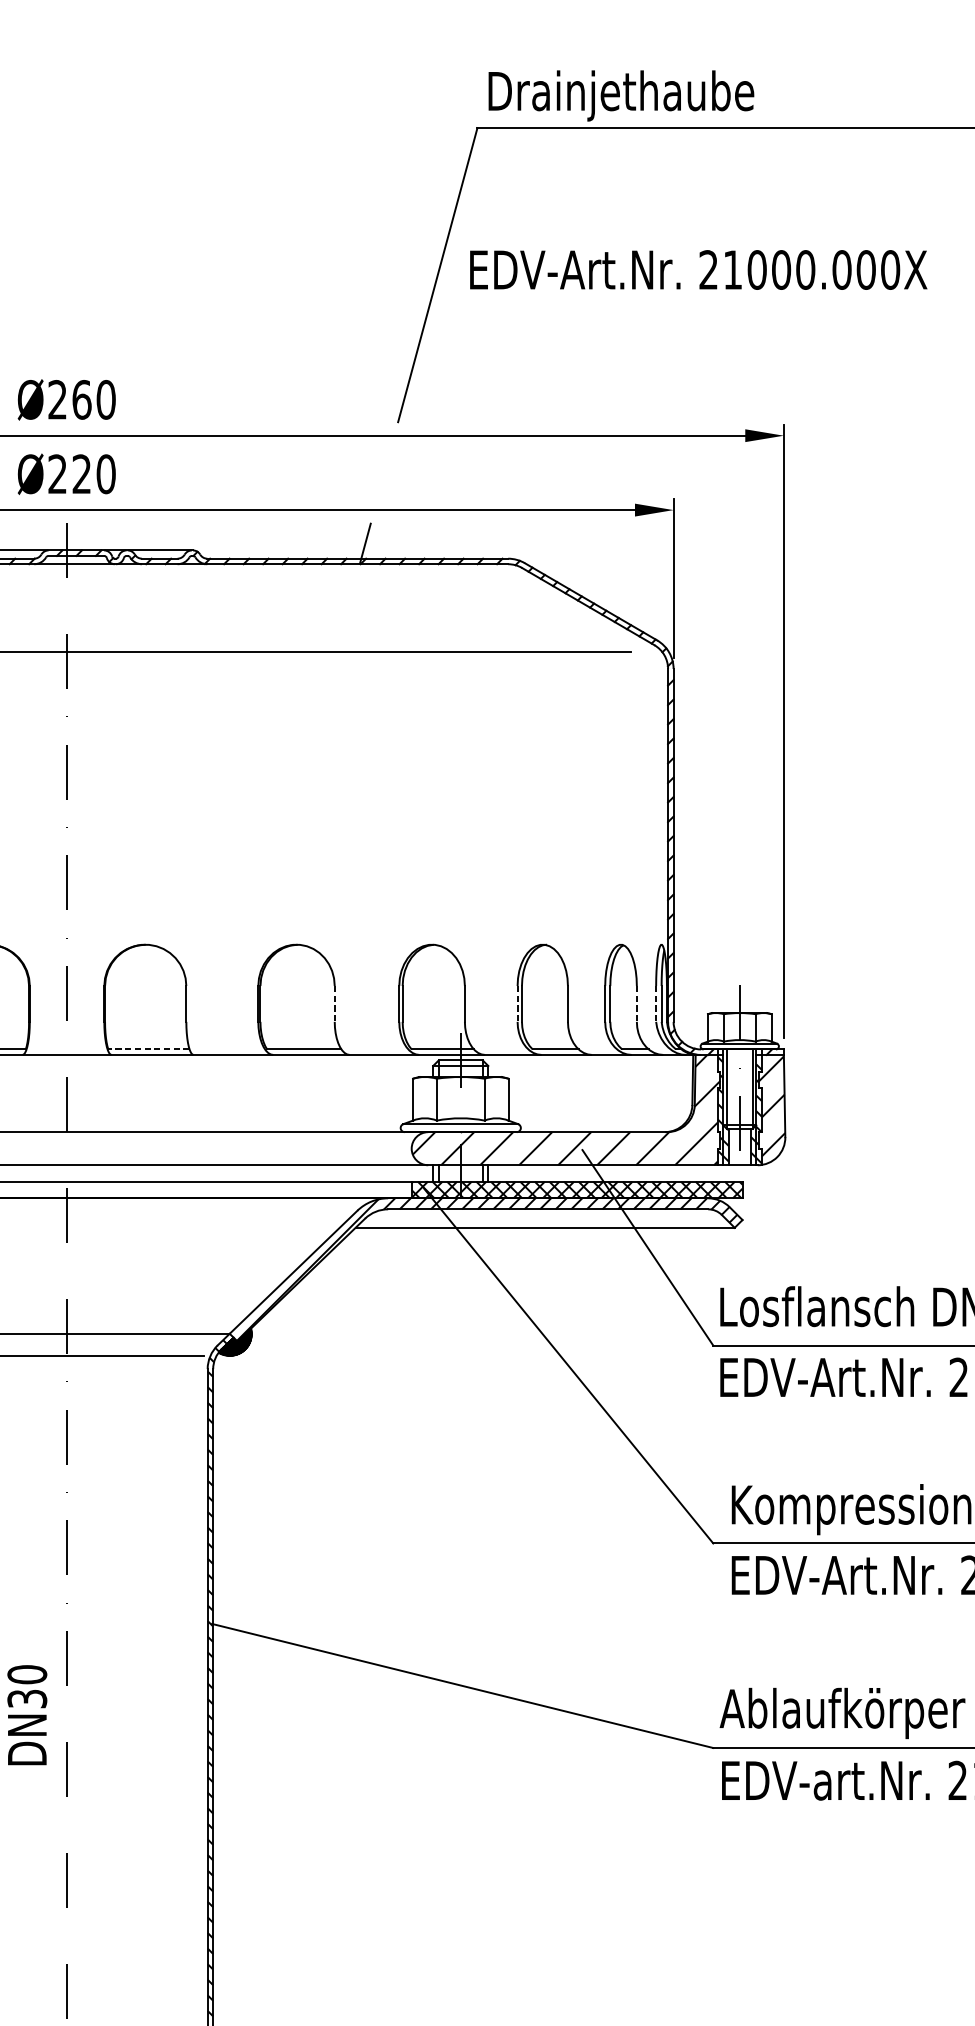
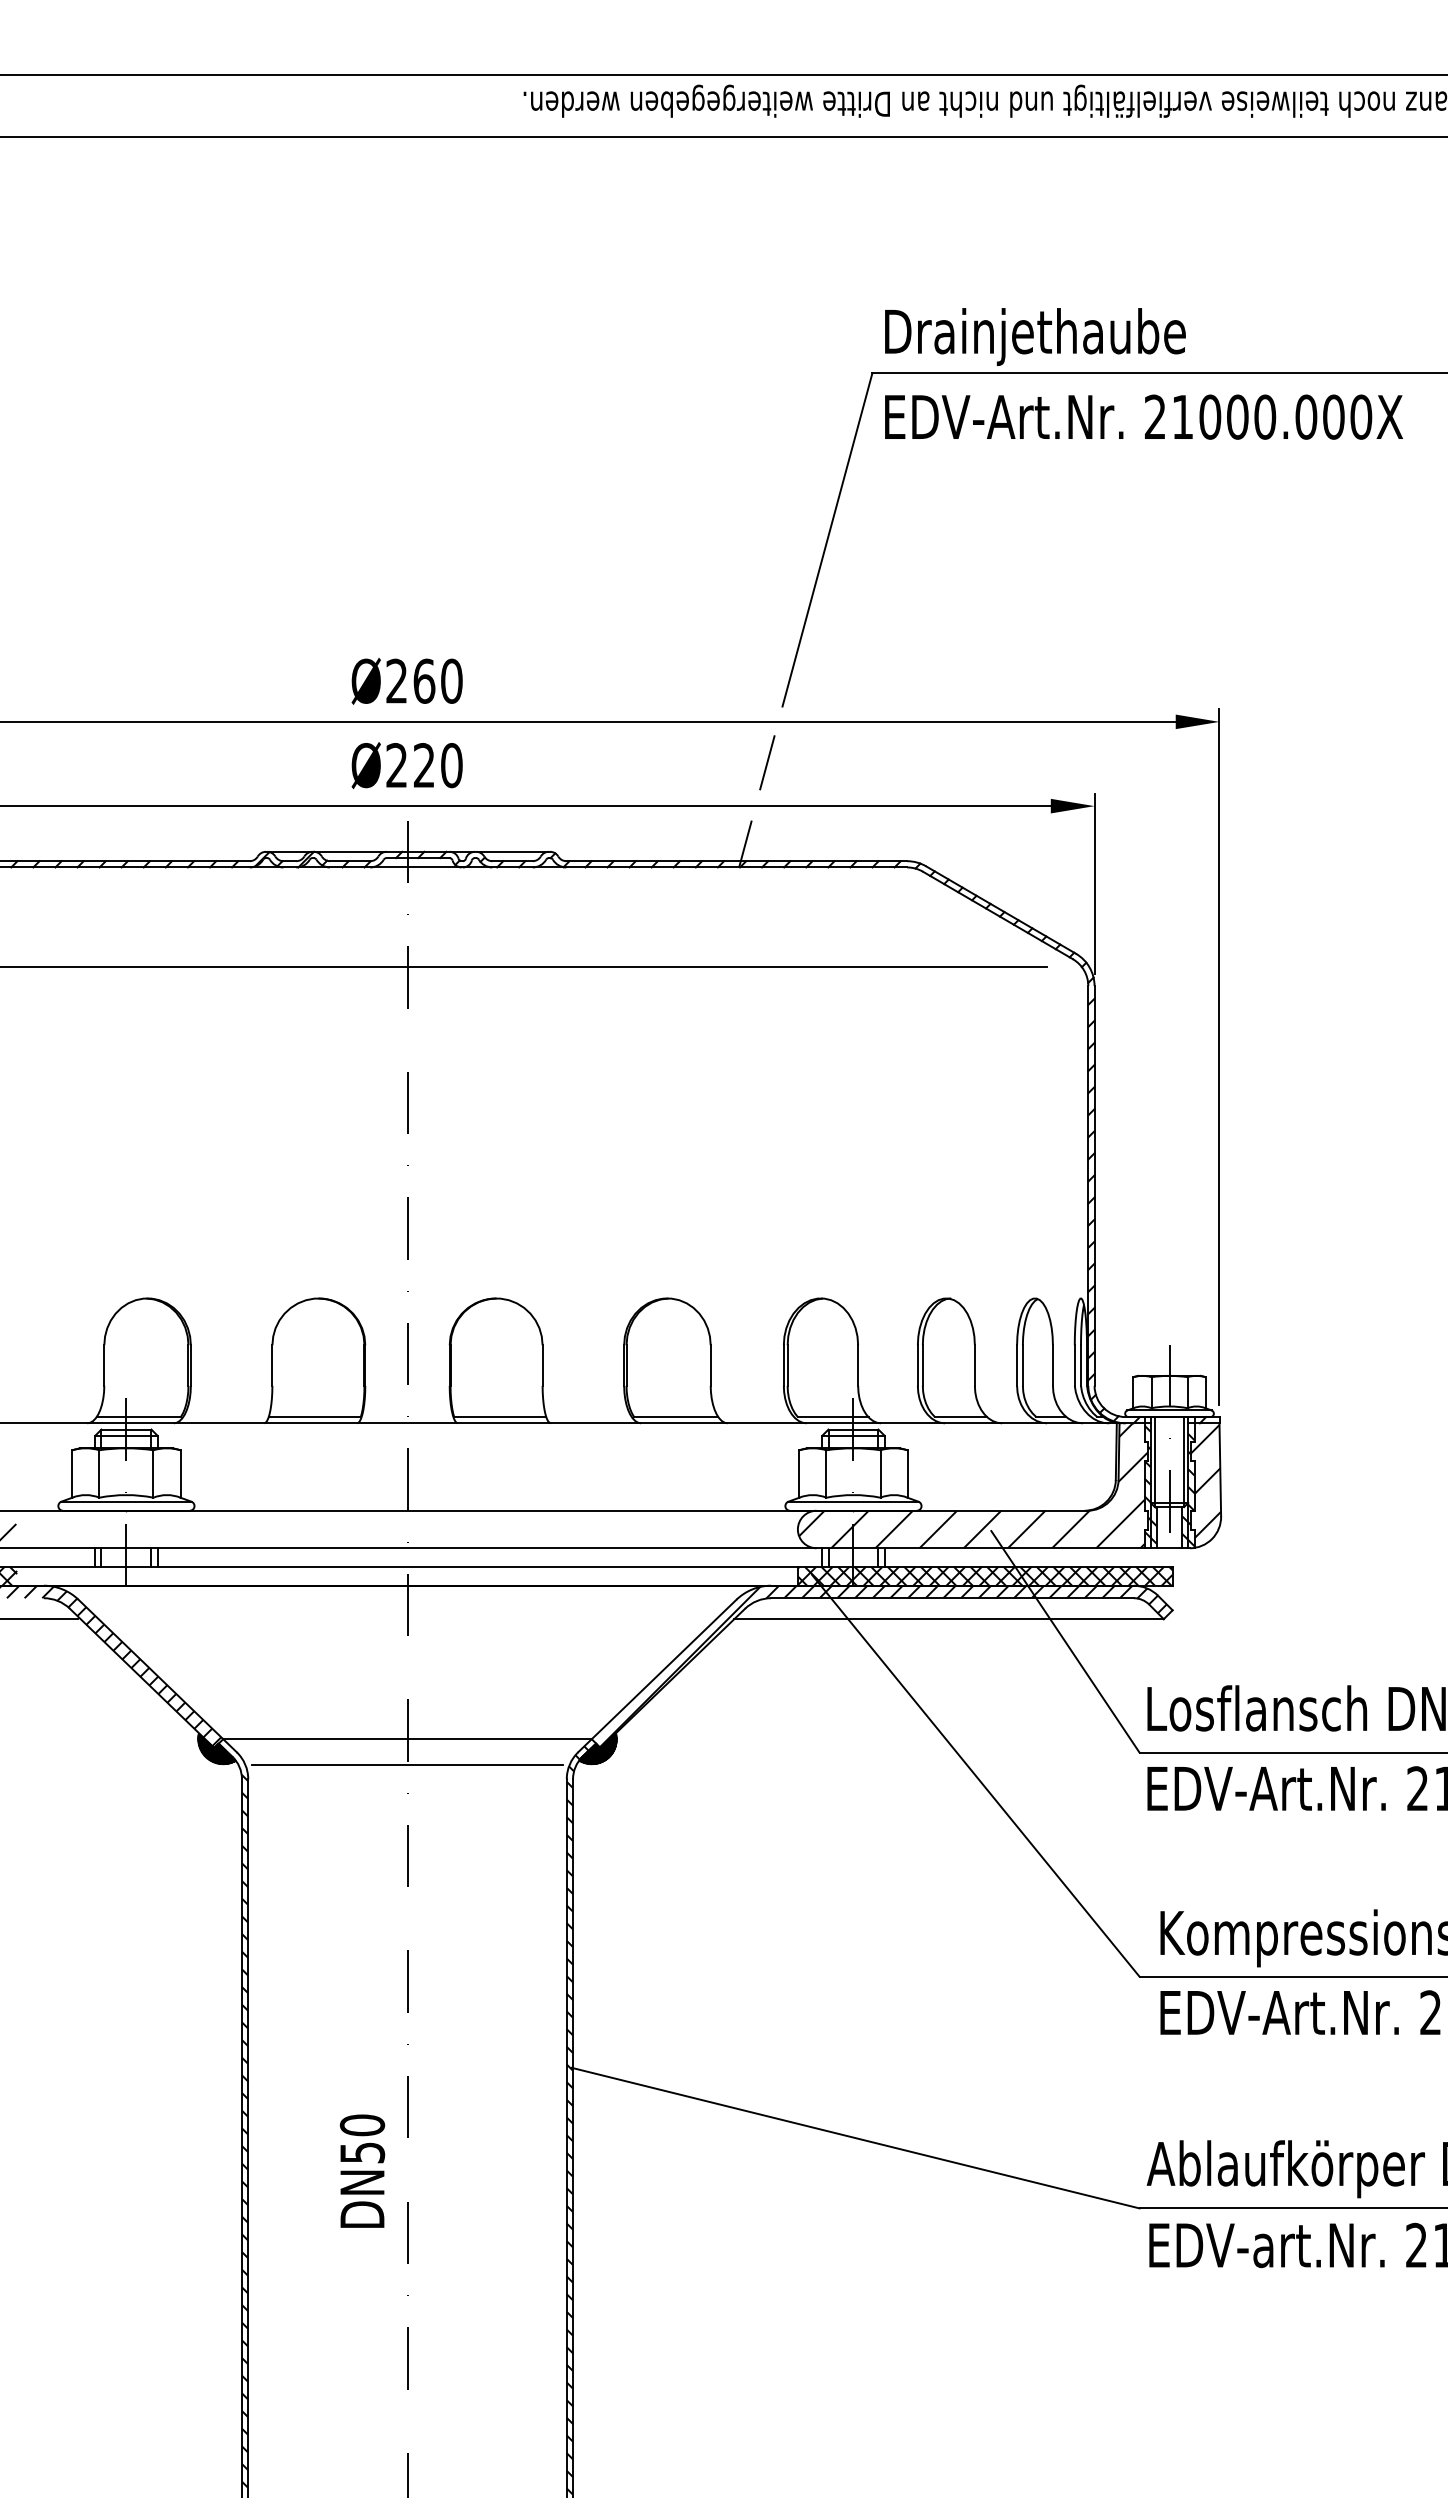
text: (698, 269) -> (1143, 416), moved
line: (384, 471) -> (767, 762), added
line: (334, 1004) -> (710, 1366), dashed -> solid
line: (517, 1004) -> (917, 1366), dashed -> solid
line: (636, 1004) -> (1052, 1366), dashed -> solid
line: (655, 1004) -> (1074, 1366), dashed -> solid
line: (148, 1049) -> (499, 1417), dashed -> solid
text: (26, 1698) -> (361, 2152), DN30 -> DN50

